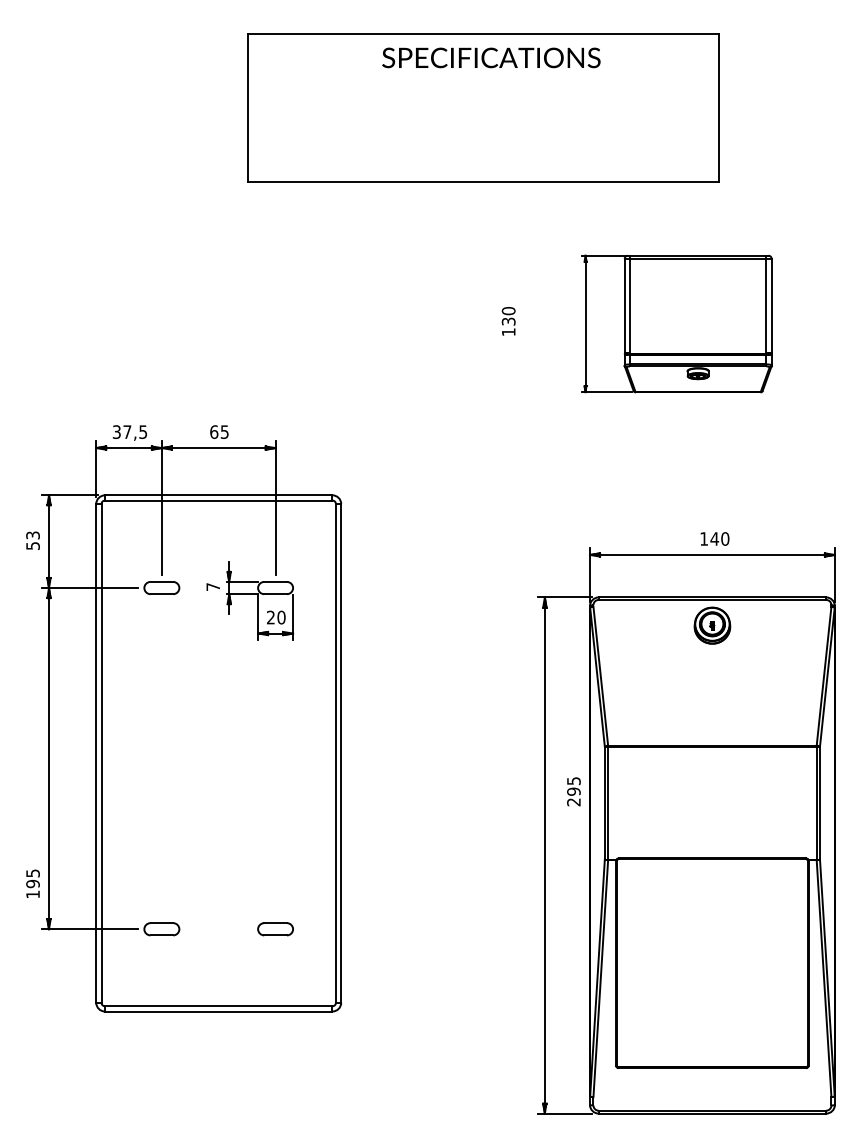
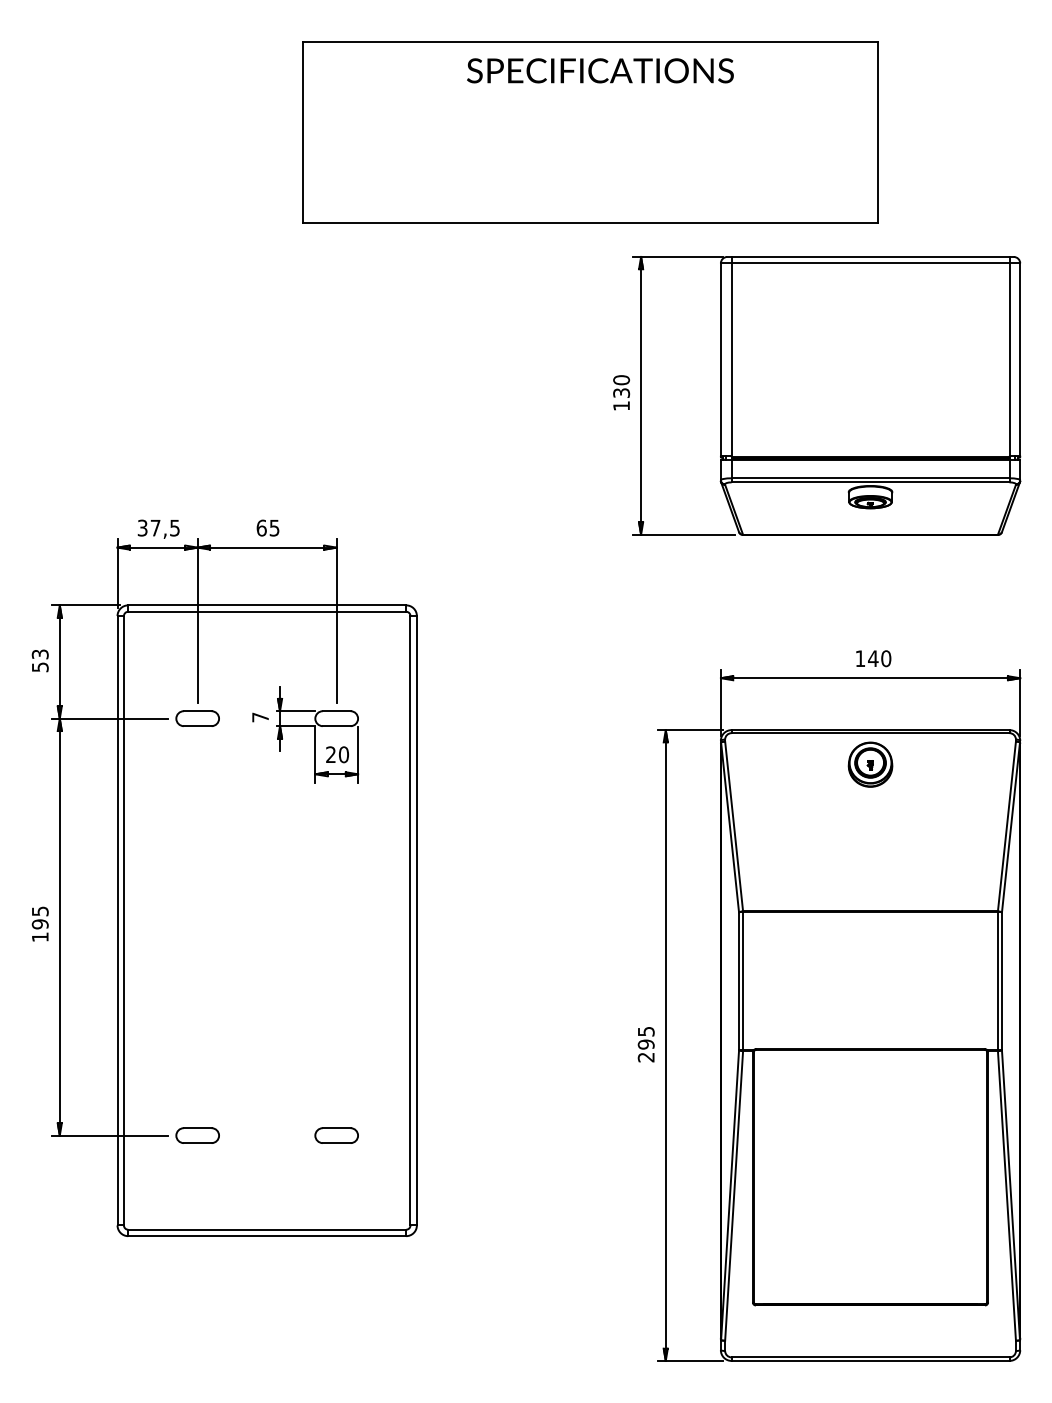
part: (676, 323) -> (826, 395), size x1.67
text: (573, 791) -> (645, 1044), moved
text: (32, 883) -> (39, 923), moved

